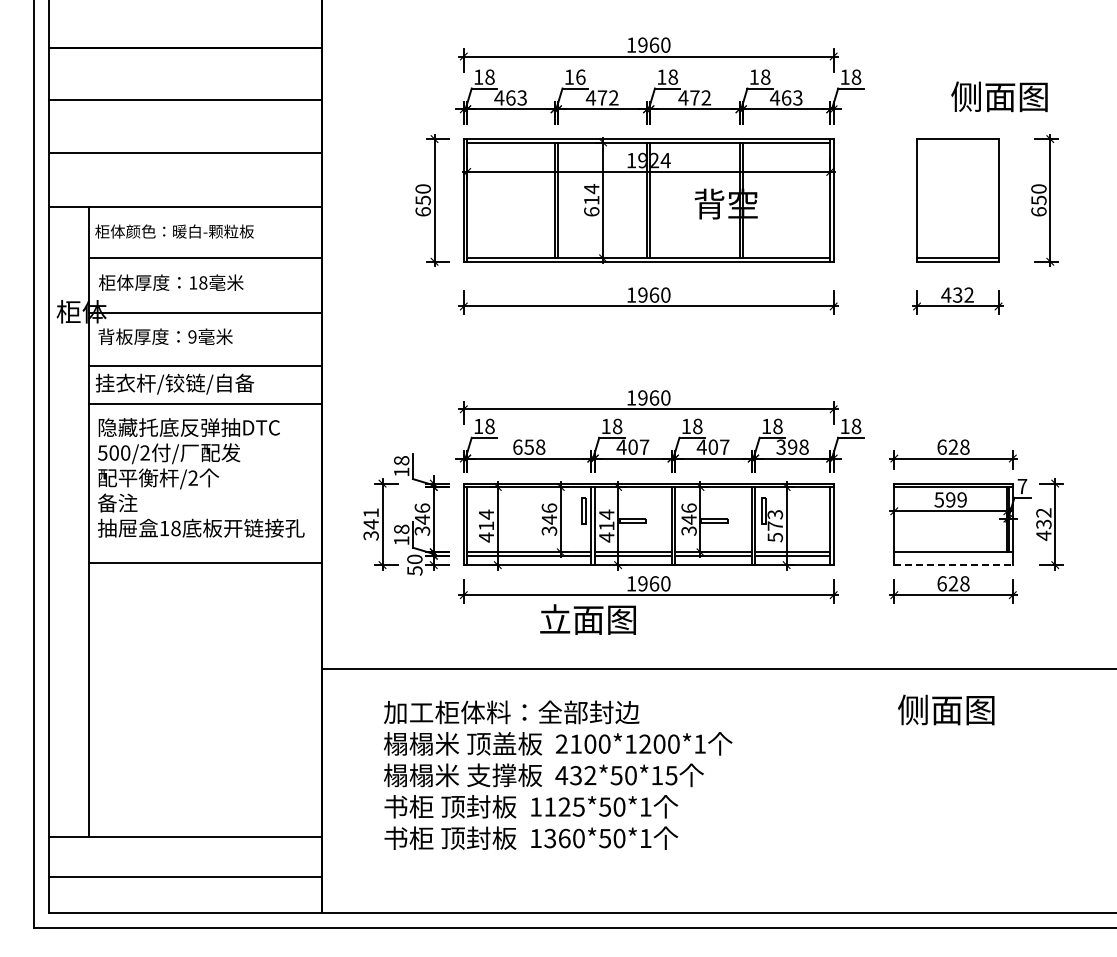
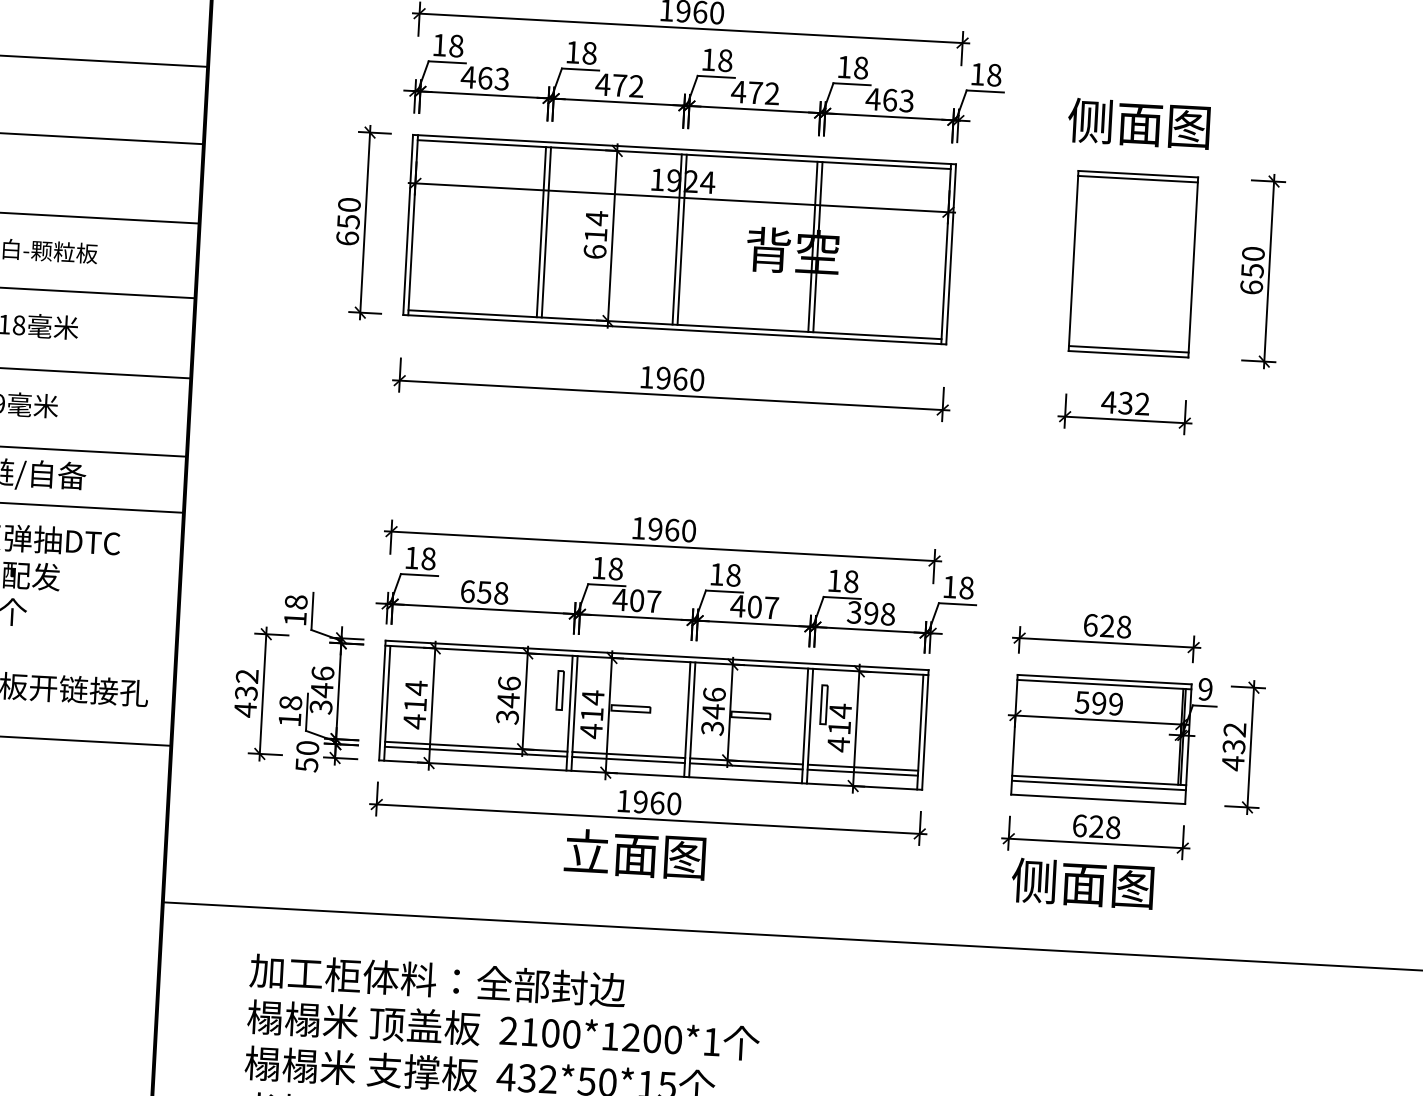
text: (580, 76) -> (589, 52), 16 -> 18
text: (999, 96) -> (1139, 123), moved
line: (957, 142) -> (1137, 179), added
text: (1022, 486) -> (1205, 689), 7 -> 9
text: (370, 524) -> (245, 693), 341 -> 432
text: (775, 525) -> (839, 726), 573 -> 414
line: (953, 555) -> (1098, 785), added
line: (954, 565) -> (1099, 799), dashed -> solid
text: (587, 619) -> (634, 854), moved
text: (946, 709) -> (1083, 882), moved

